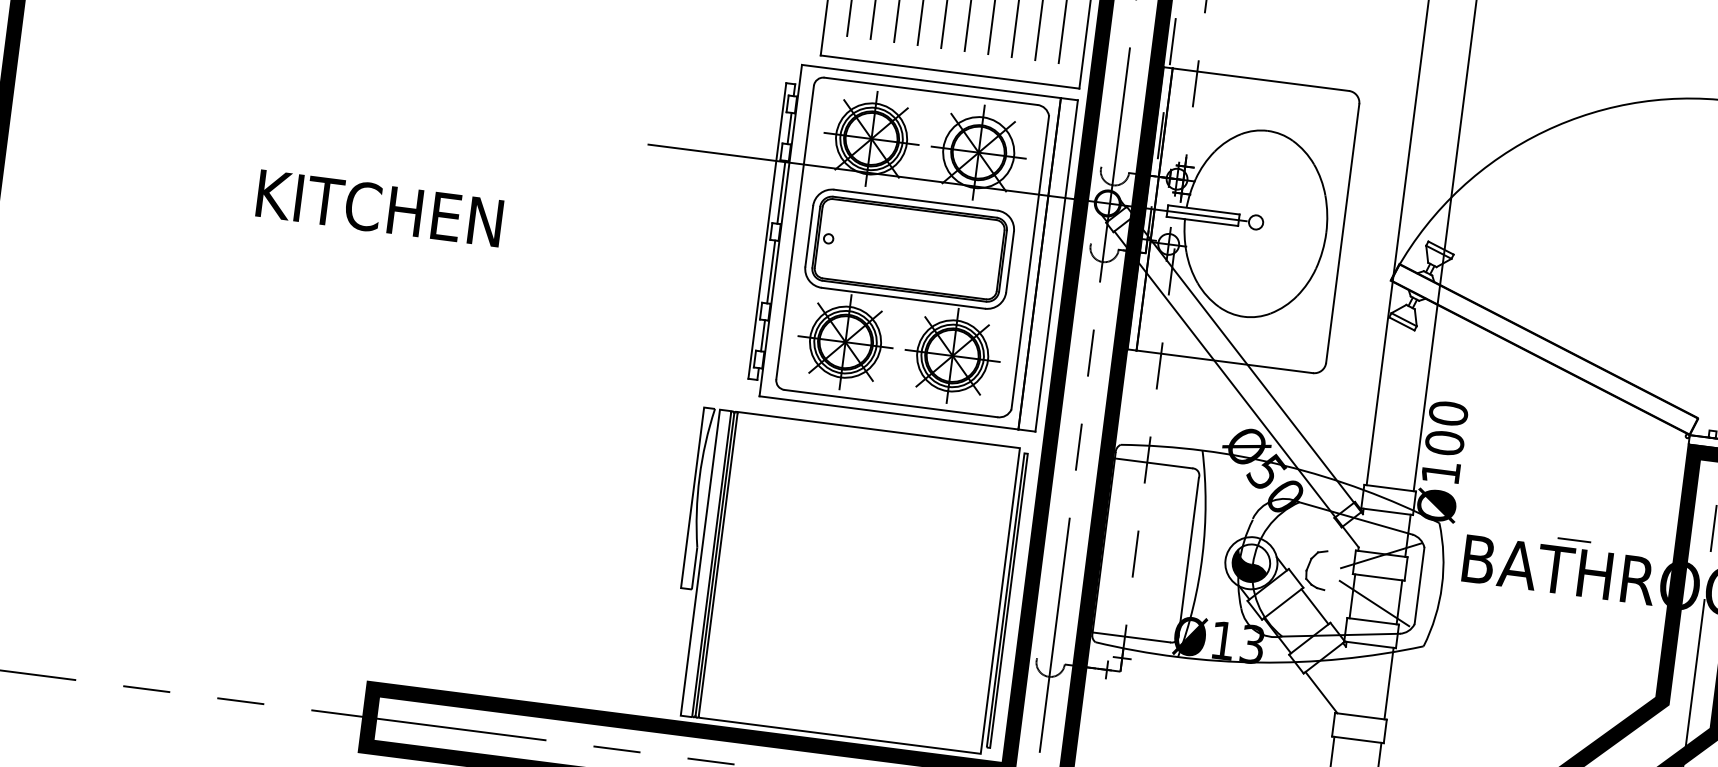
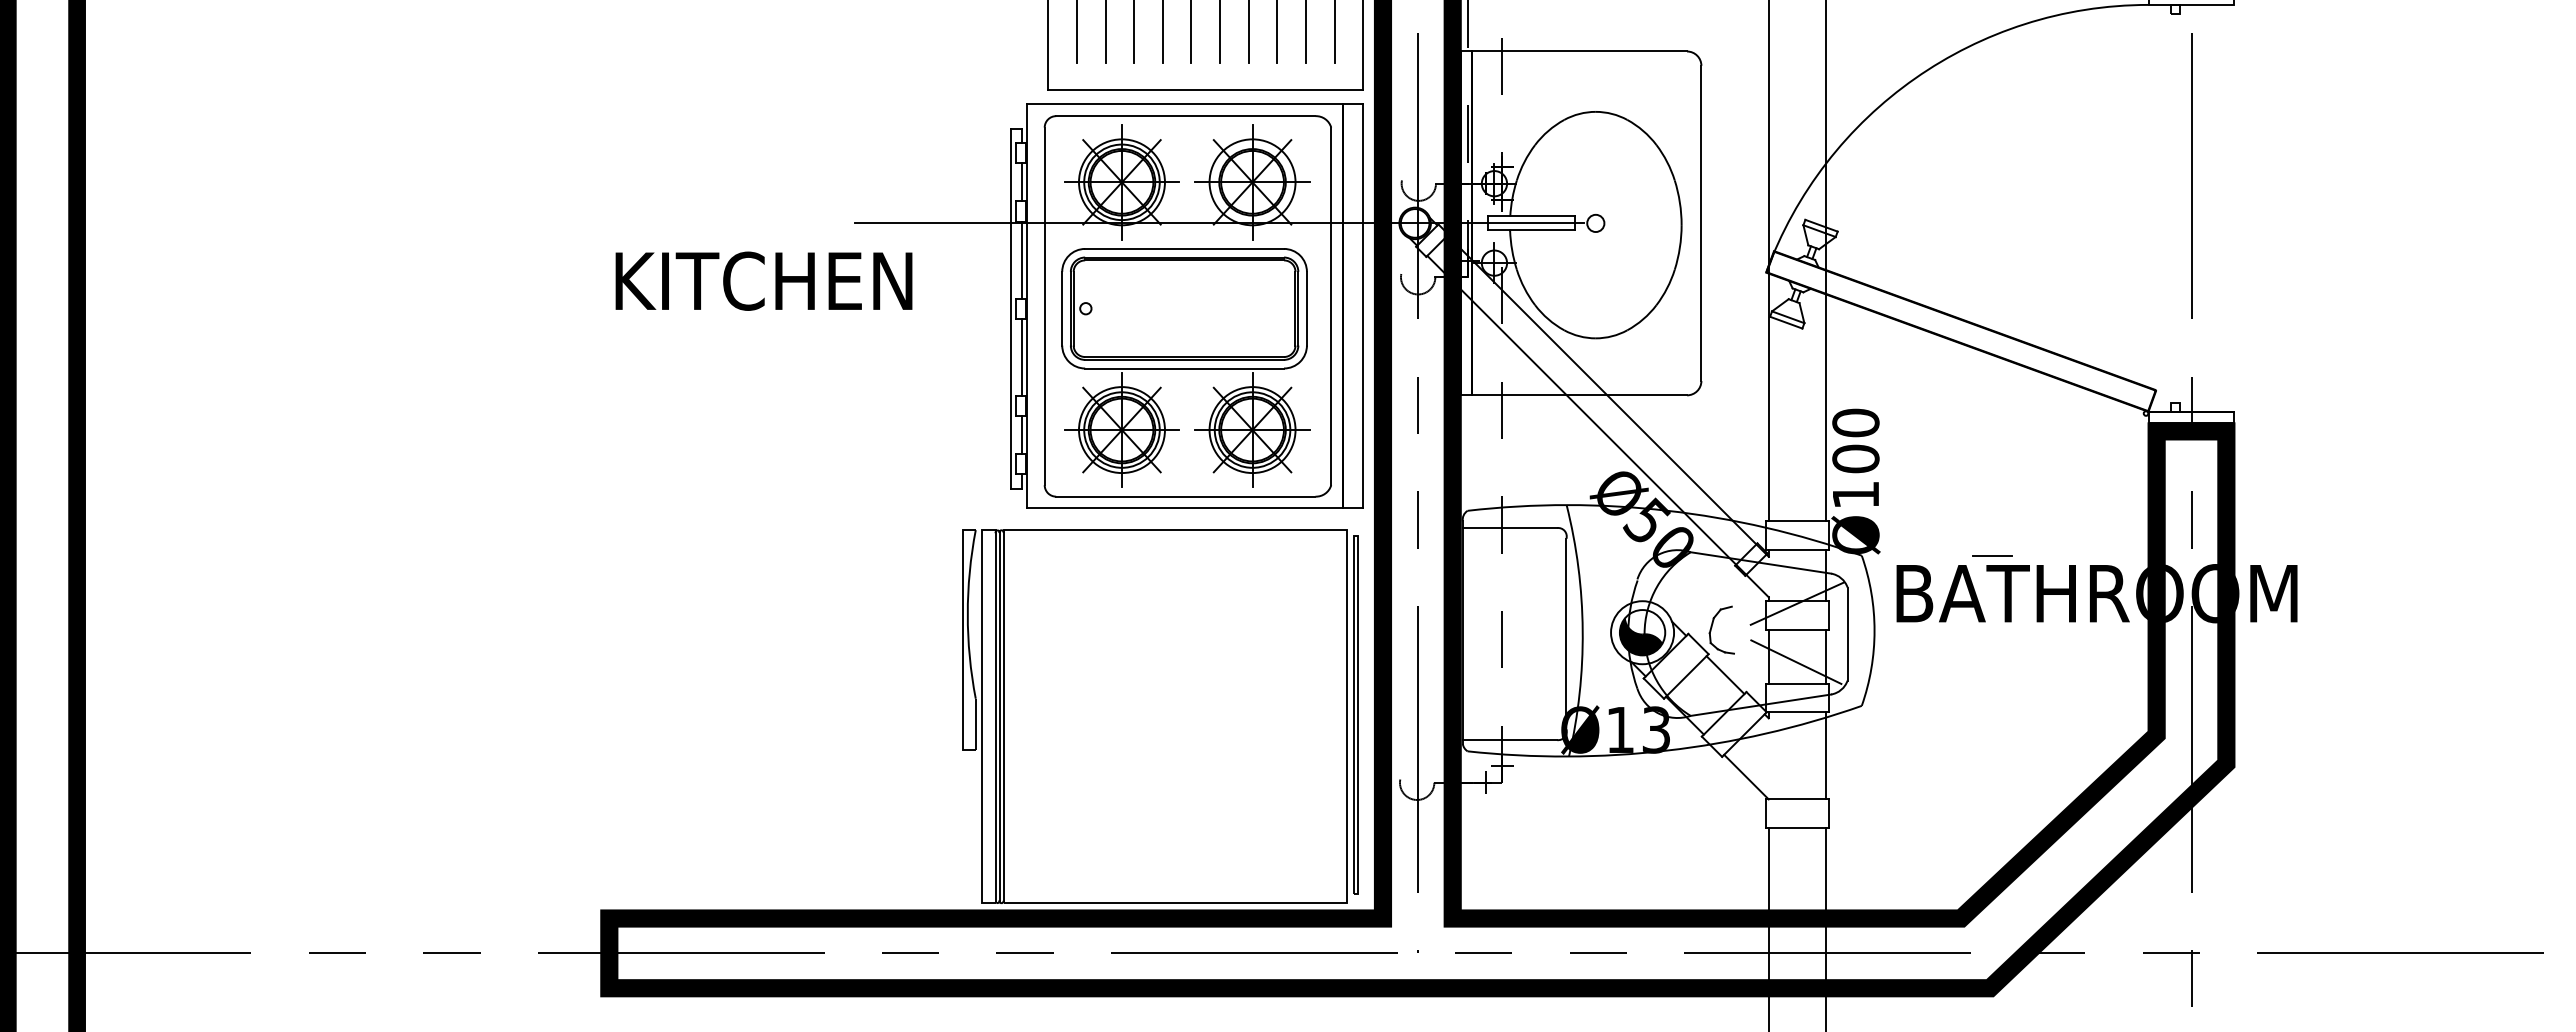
text: (379, 207) -> (763, 280), moved
line: (1574, 540) -> (1992, 555), moved

